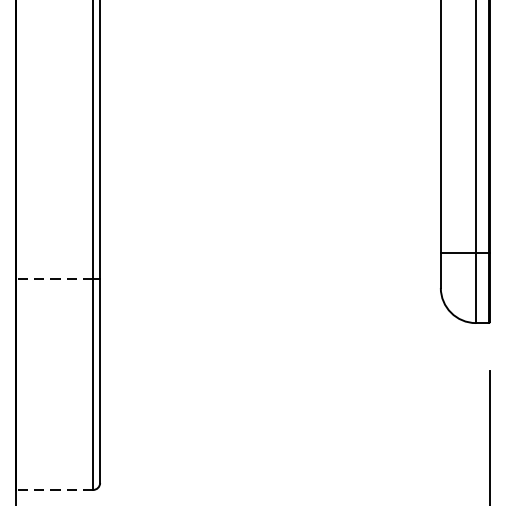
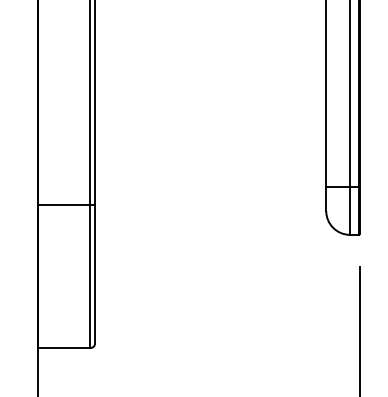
line: (53, 279) -> (63, 205), dashed -> solid
line: (53, 490) -> (63, 348), dashed -> solid

